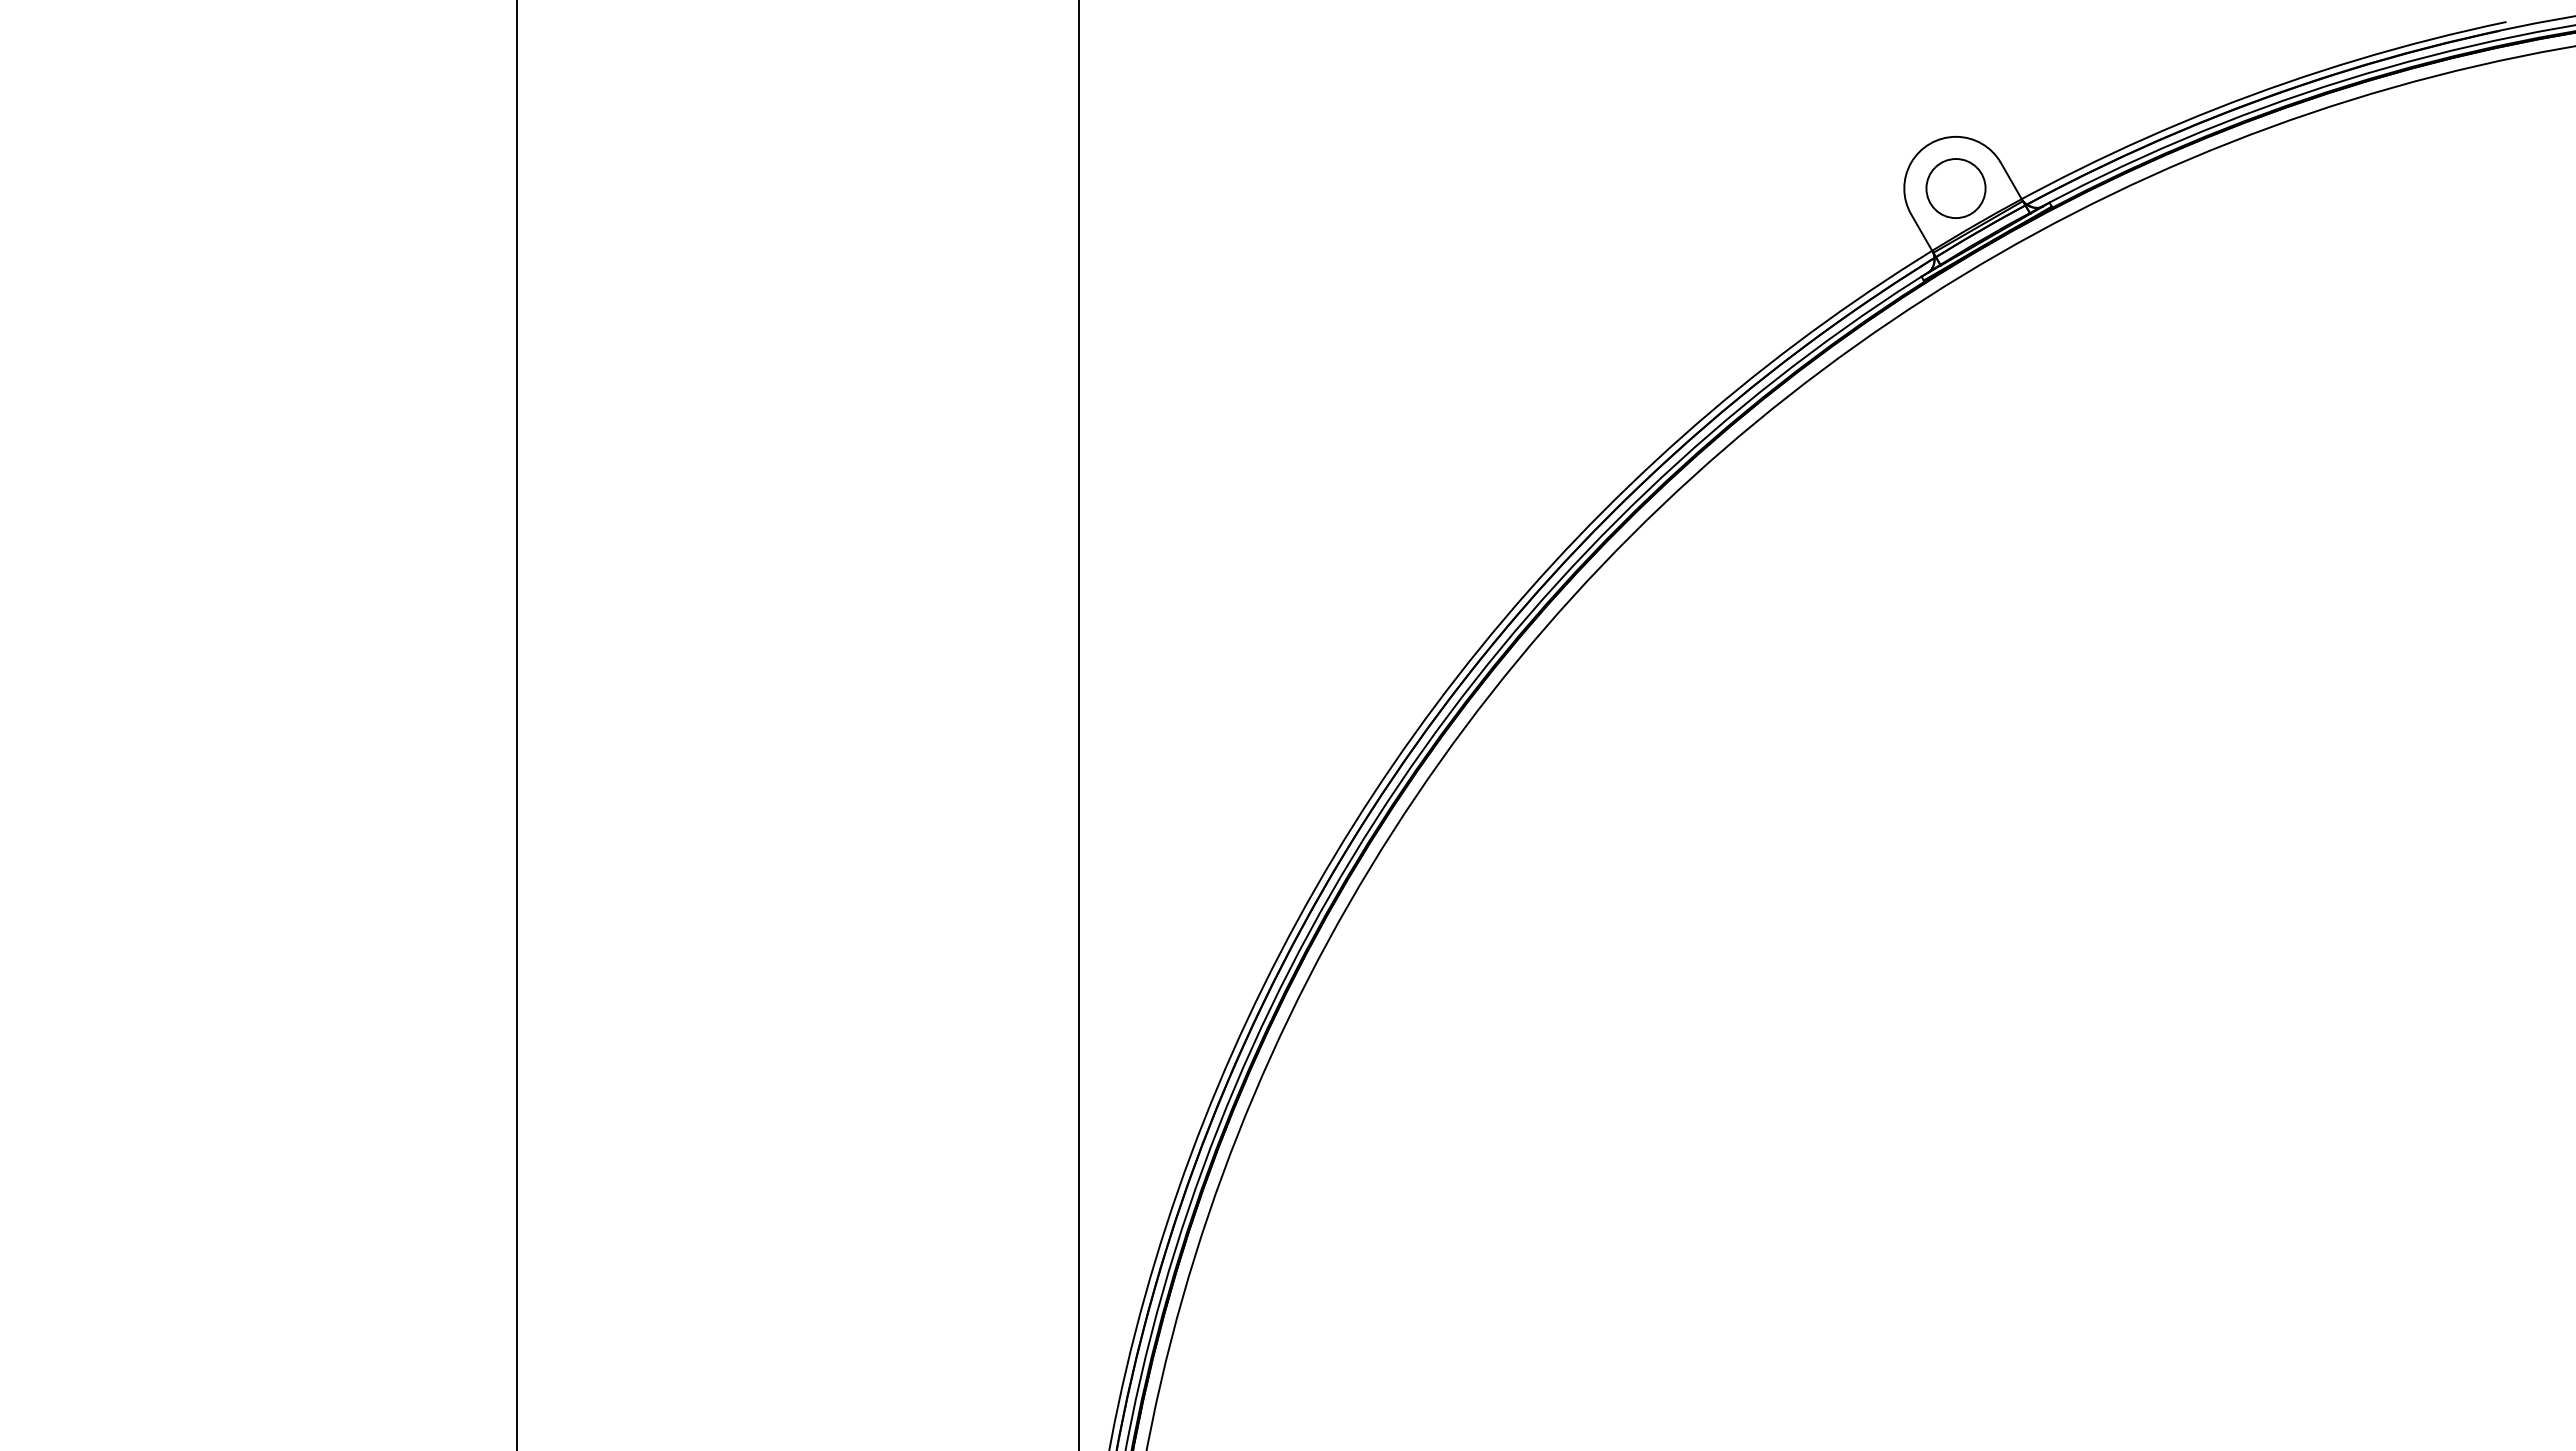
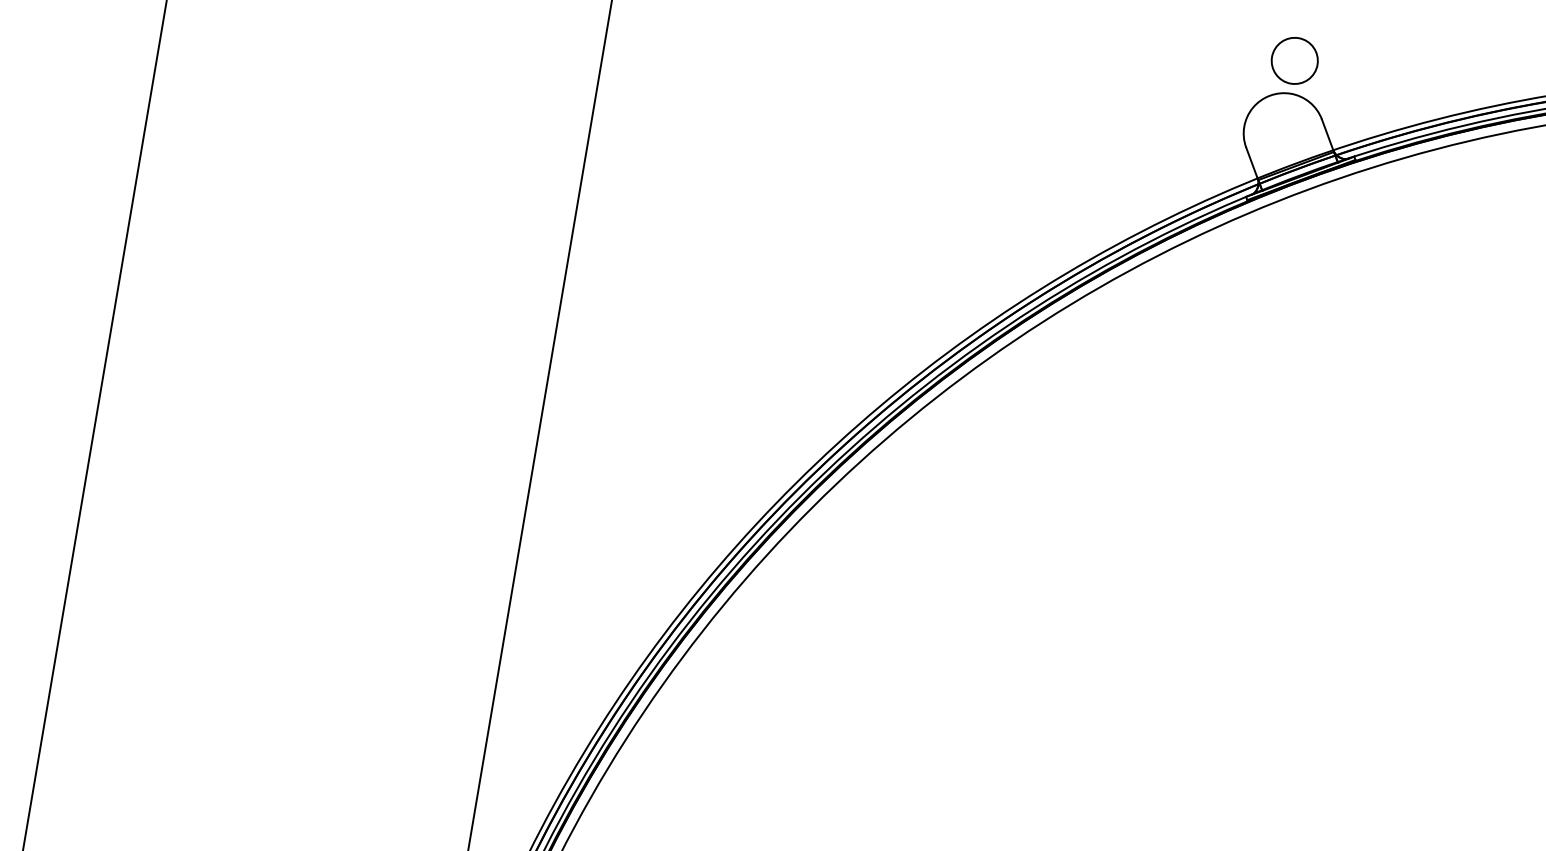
circle: (1955, 188) -> (1294, 60), moved

